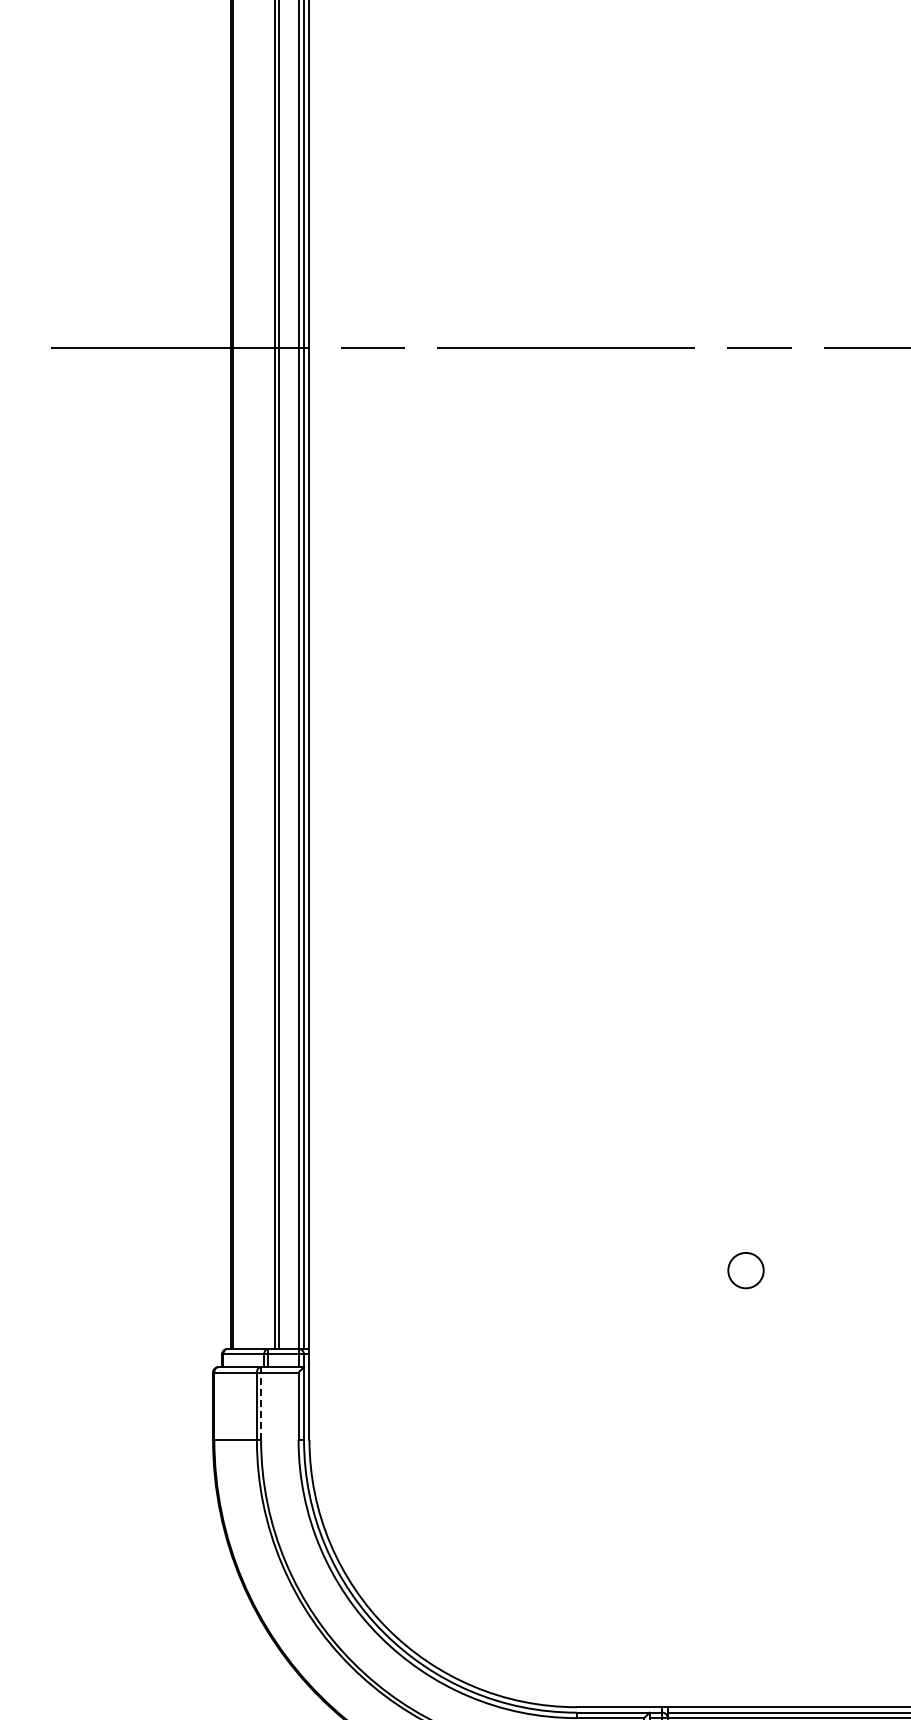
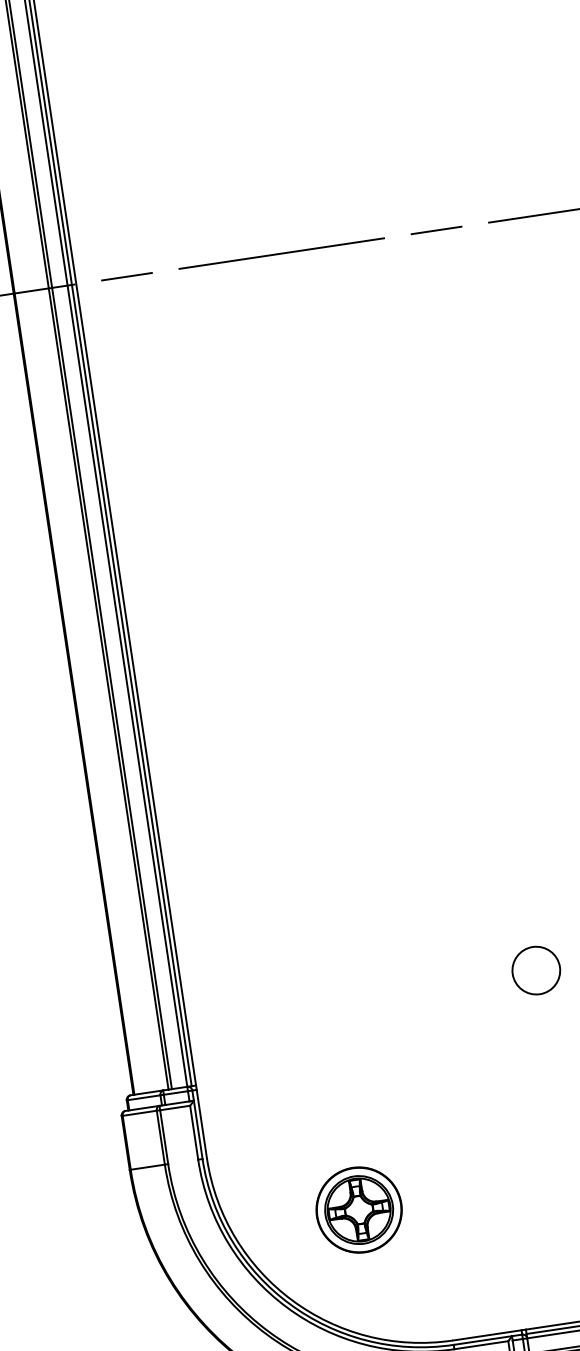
circle: (745, 1270) -> (535, 970), size x1.67
line: (261, 1406) -> (164, 1137), dashed -> solid
part: (485, 1530) -> (358, 1209), added

